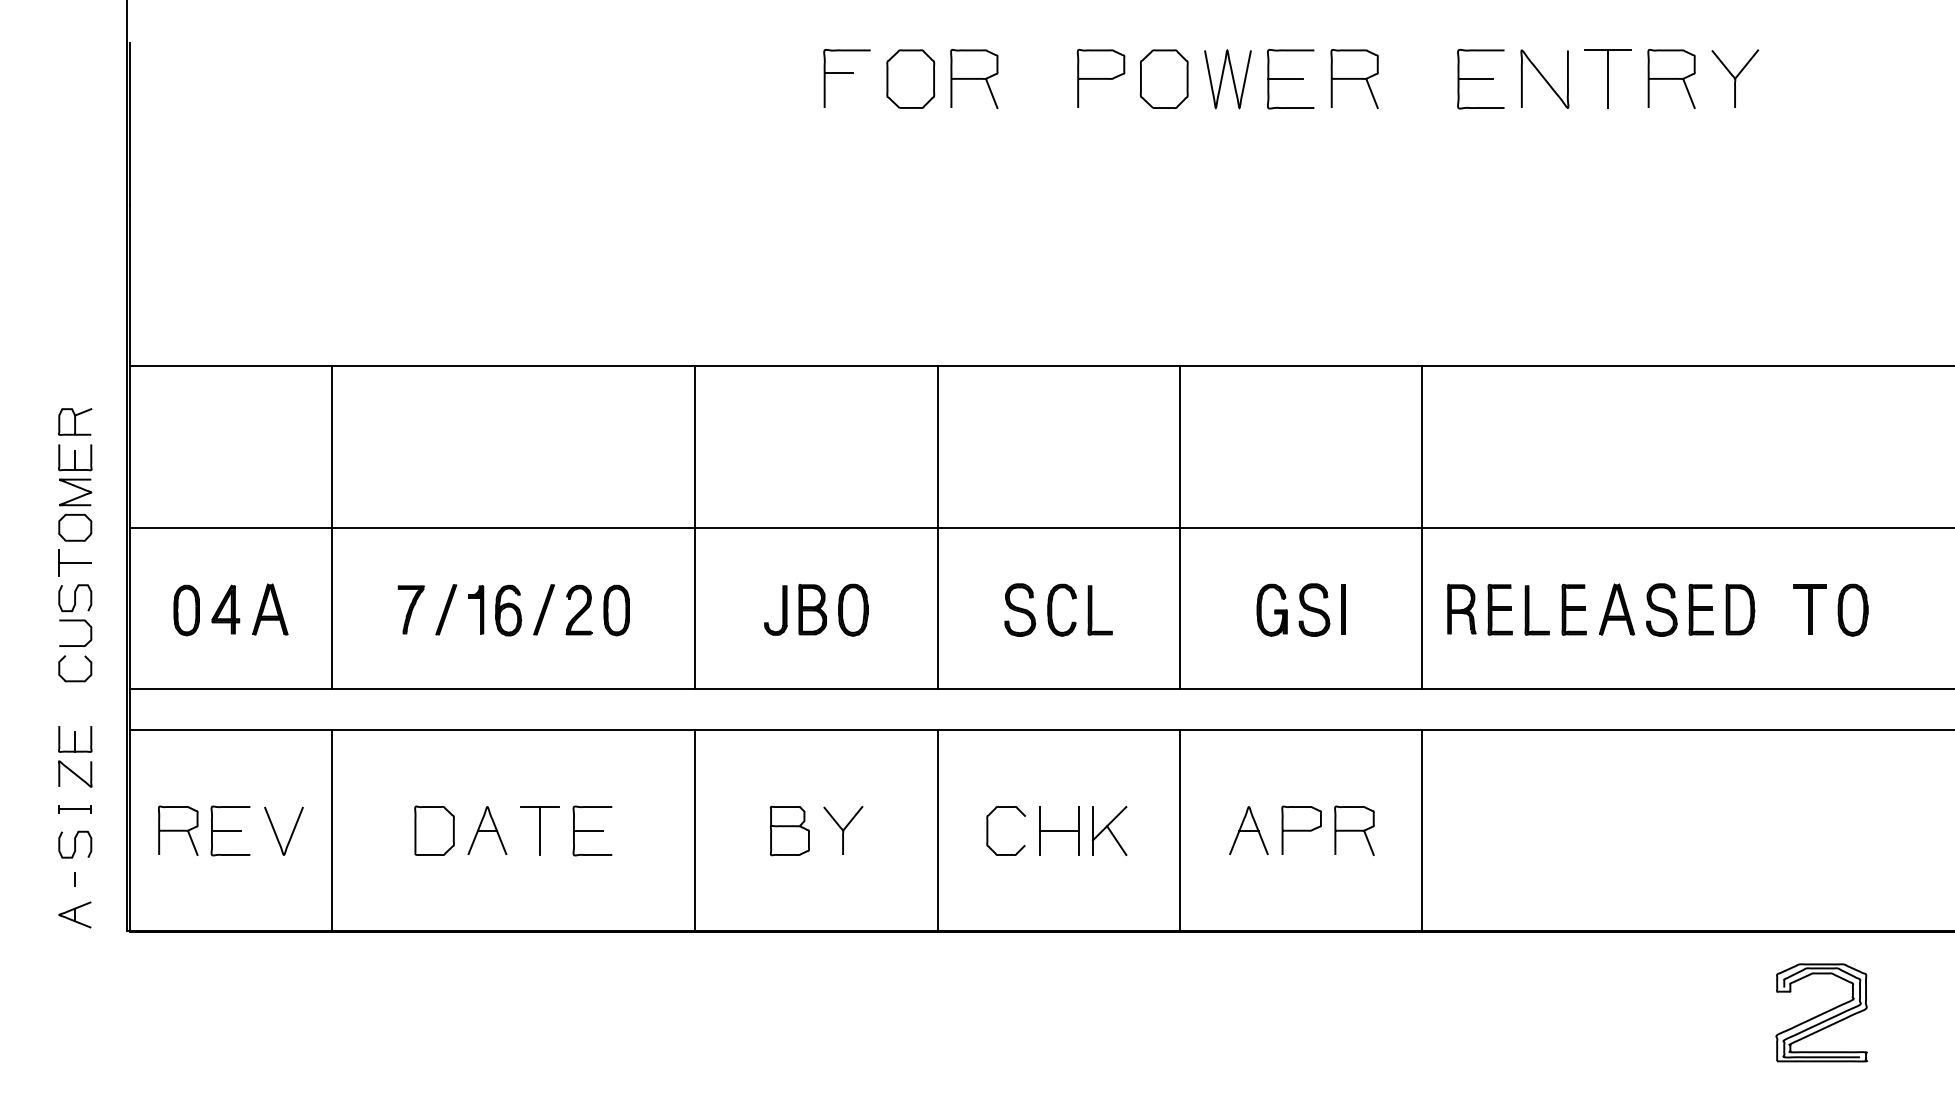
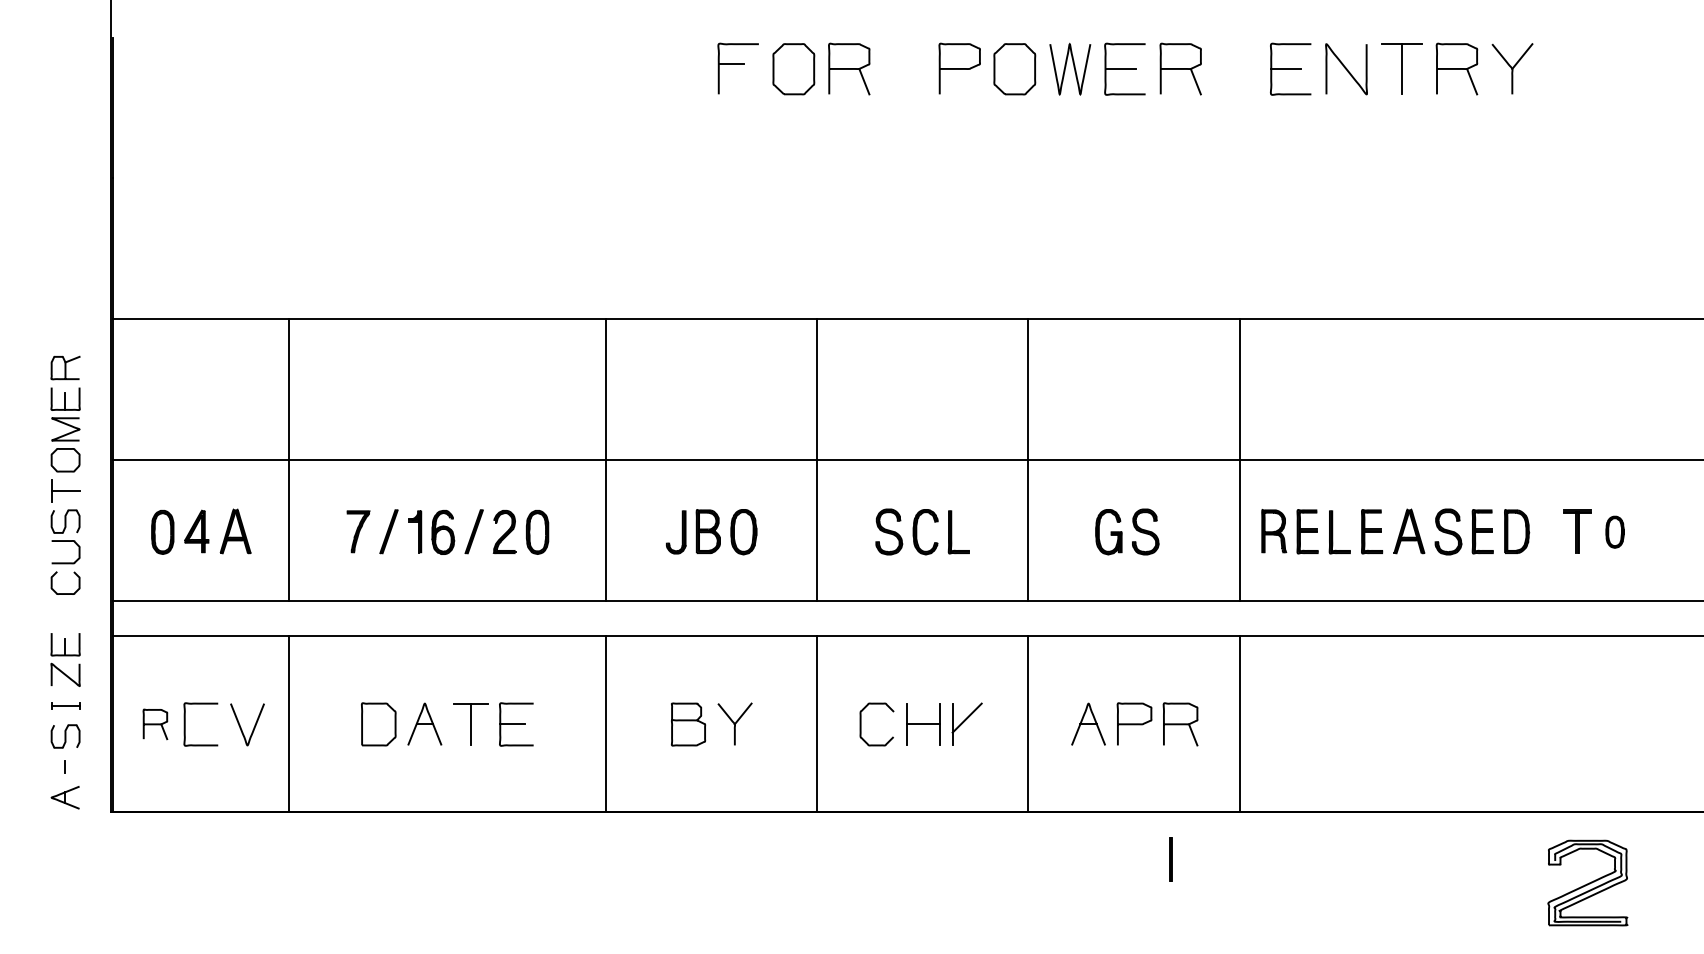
line: (1342, 609) -> (1170, 859), moved
part: (1852, 610) -> (1614, 532), size x0.7
part: (178, 830) -> (155, 724), size x0.7
line: (225, 830) -> (196, 724), removed
line: (1115, 840) -> (972, 732), removed

